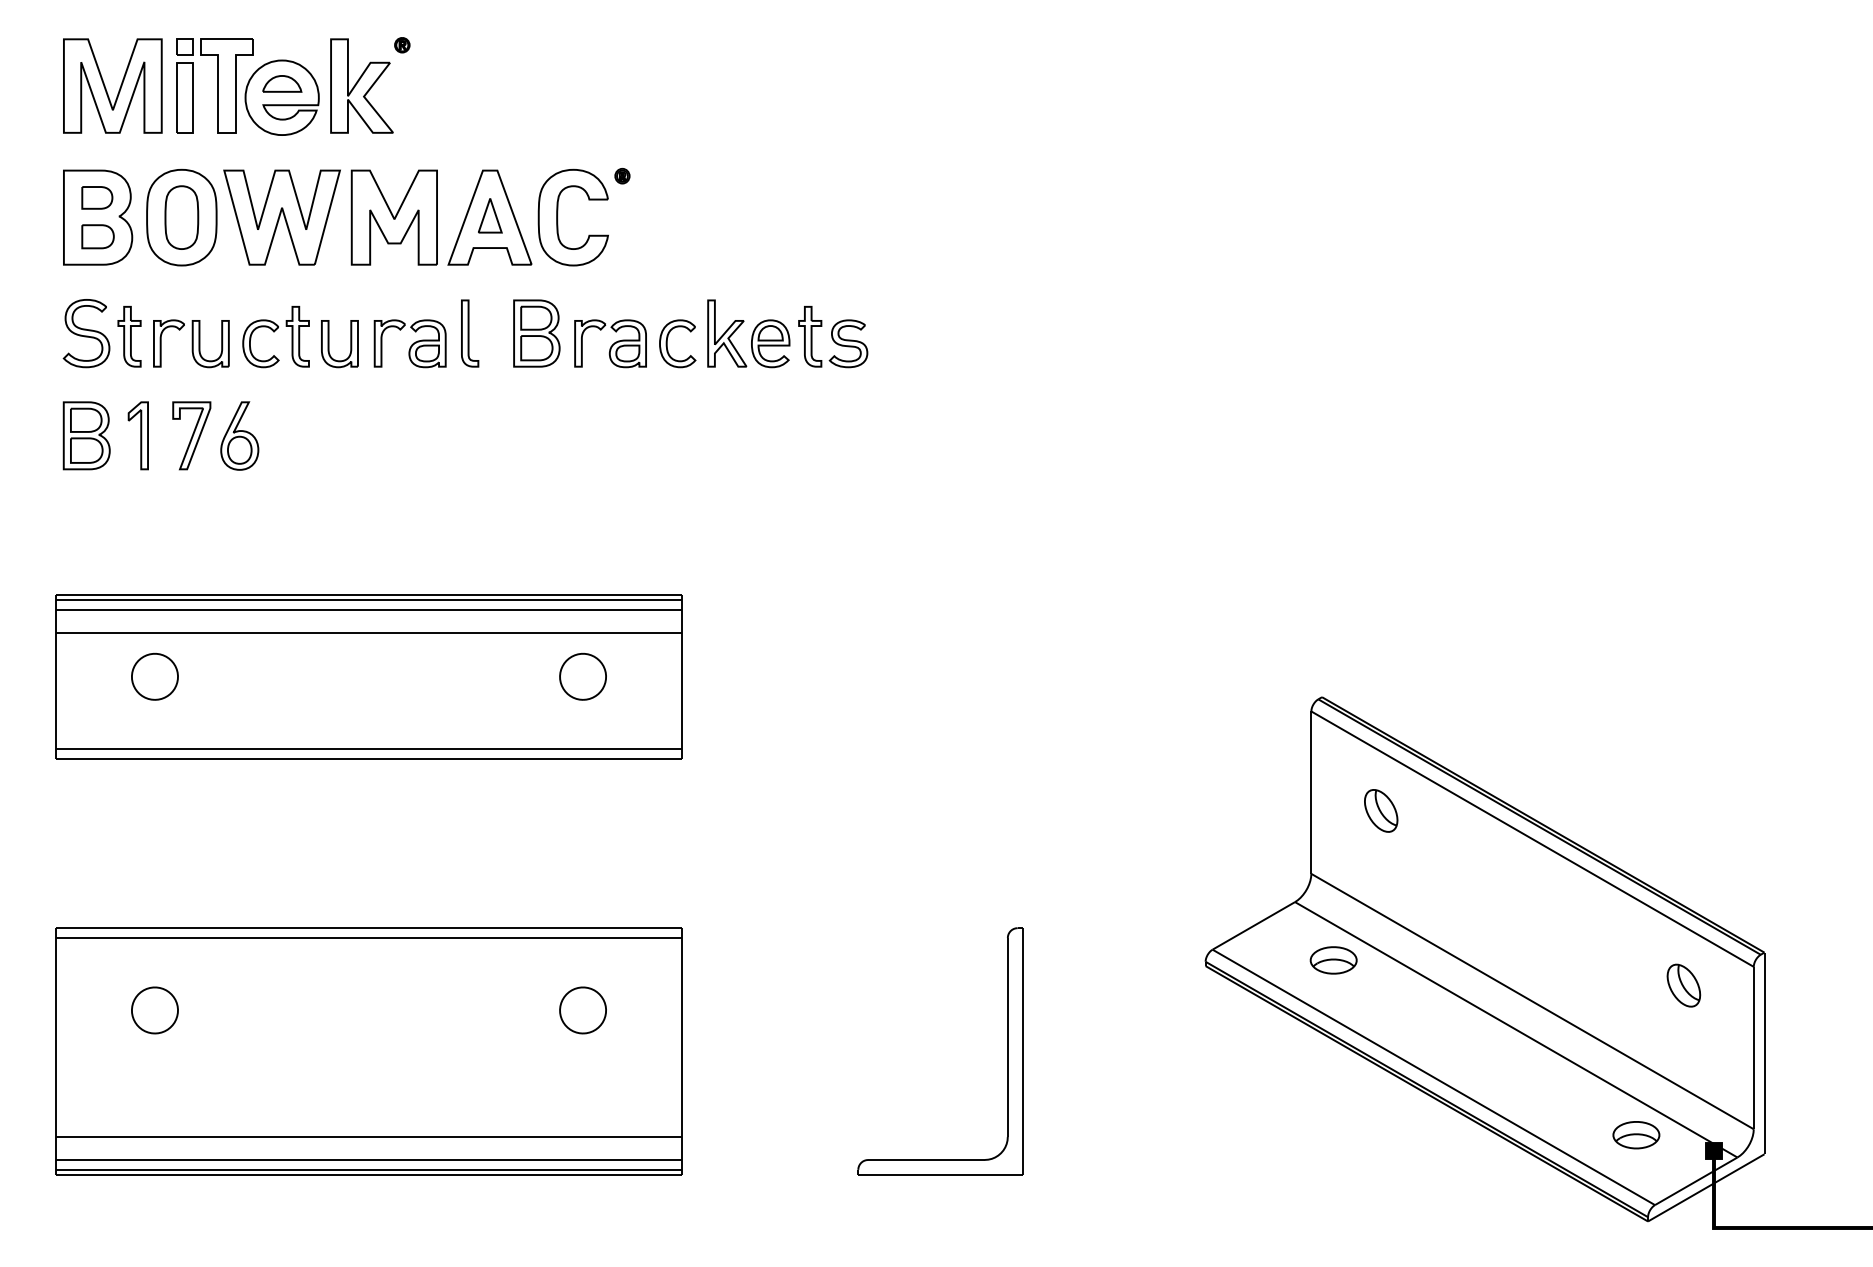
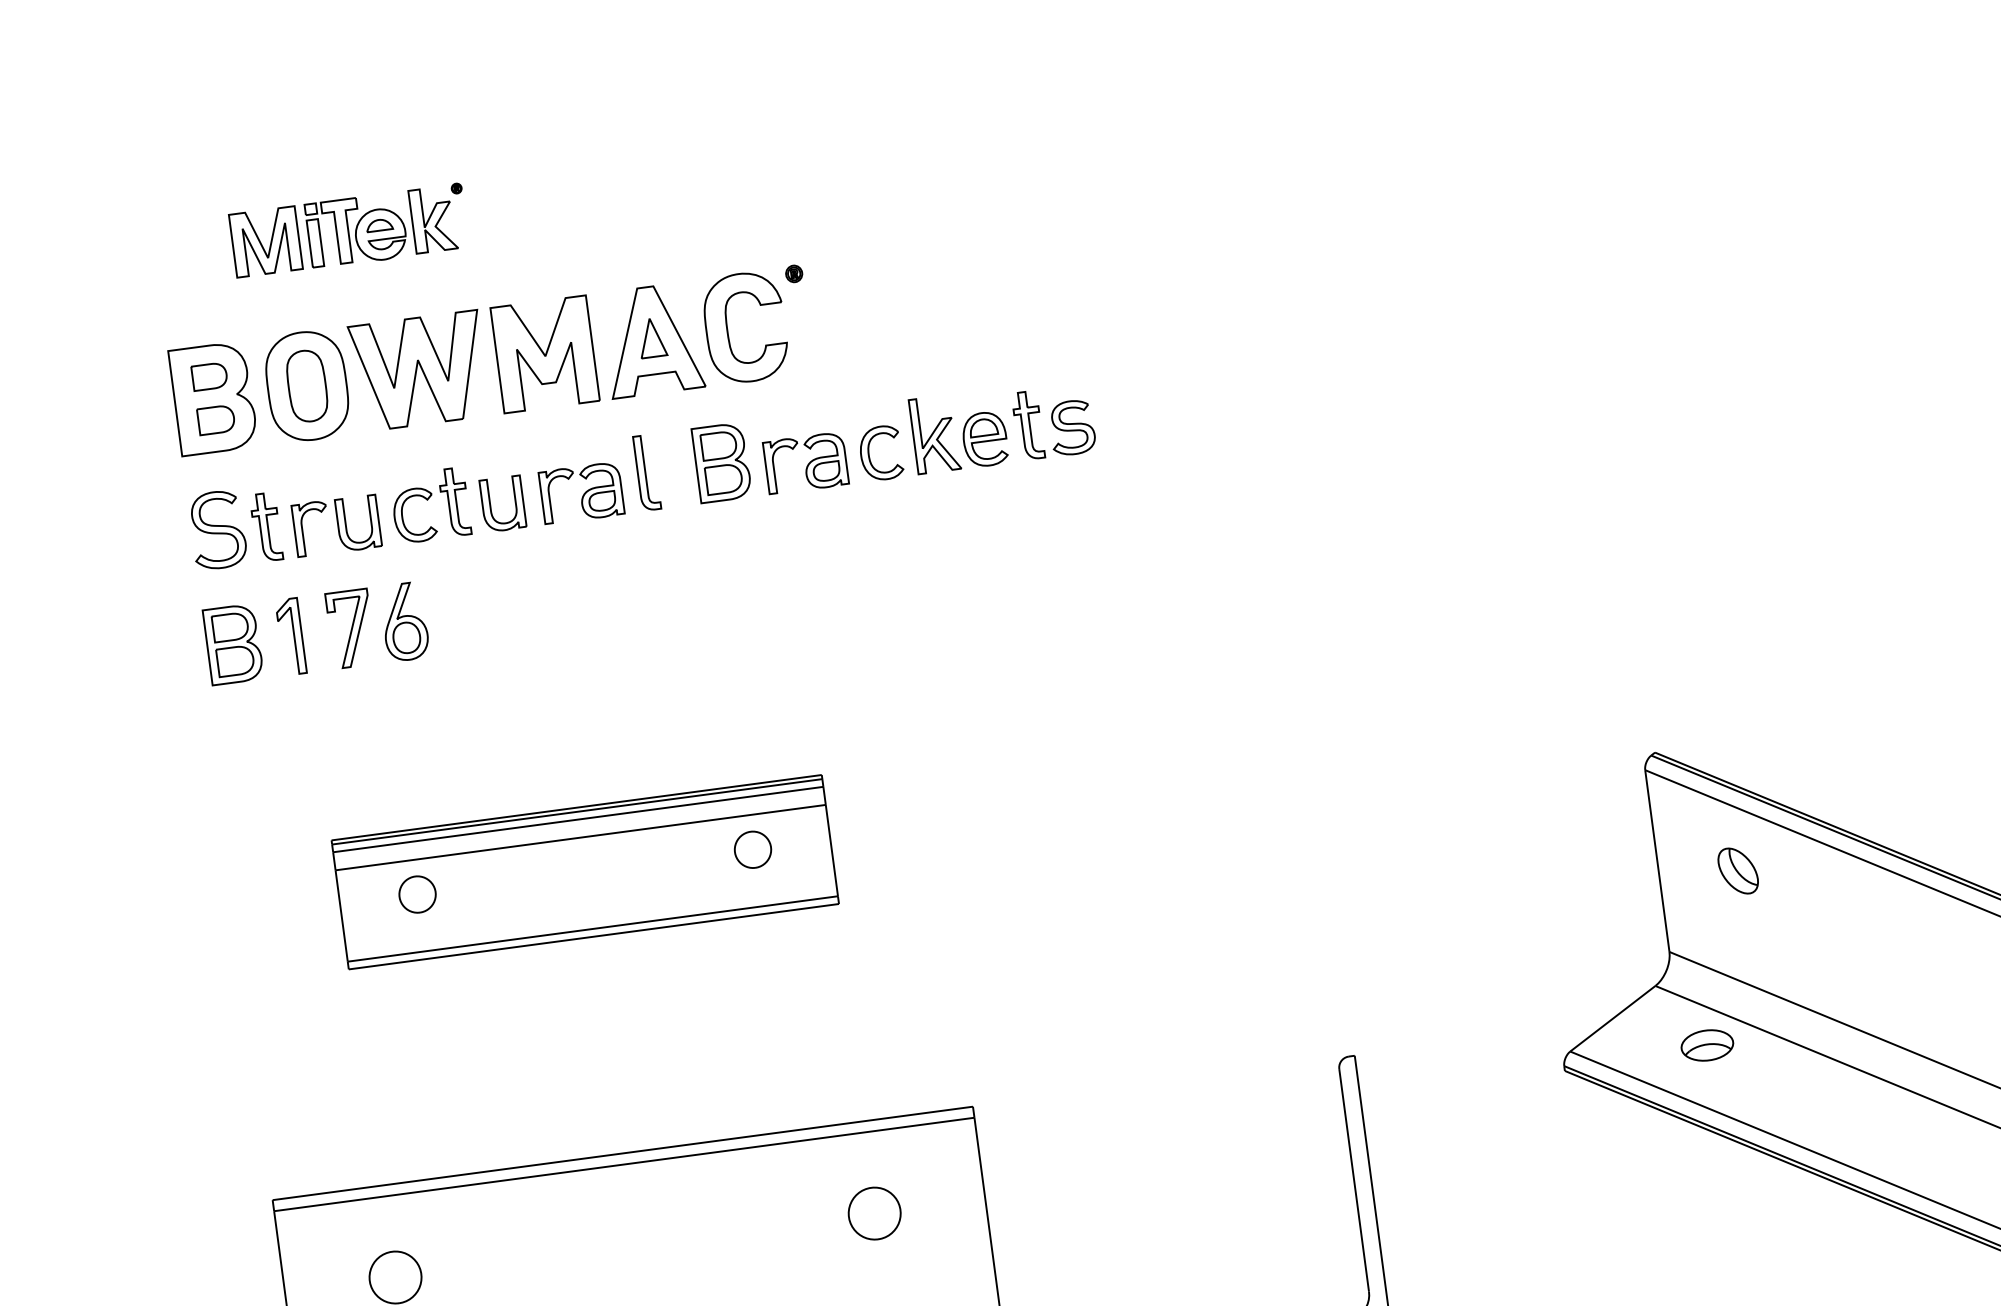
part: (236, 86) -> (348, 231), size x0.6
part: (368, 676) -> (584, 871), size x0.7

